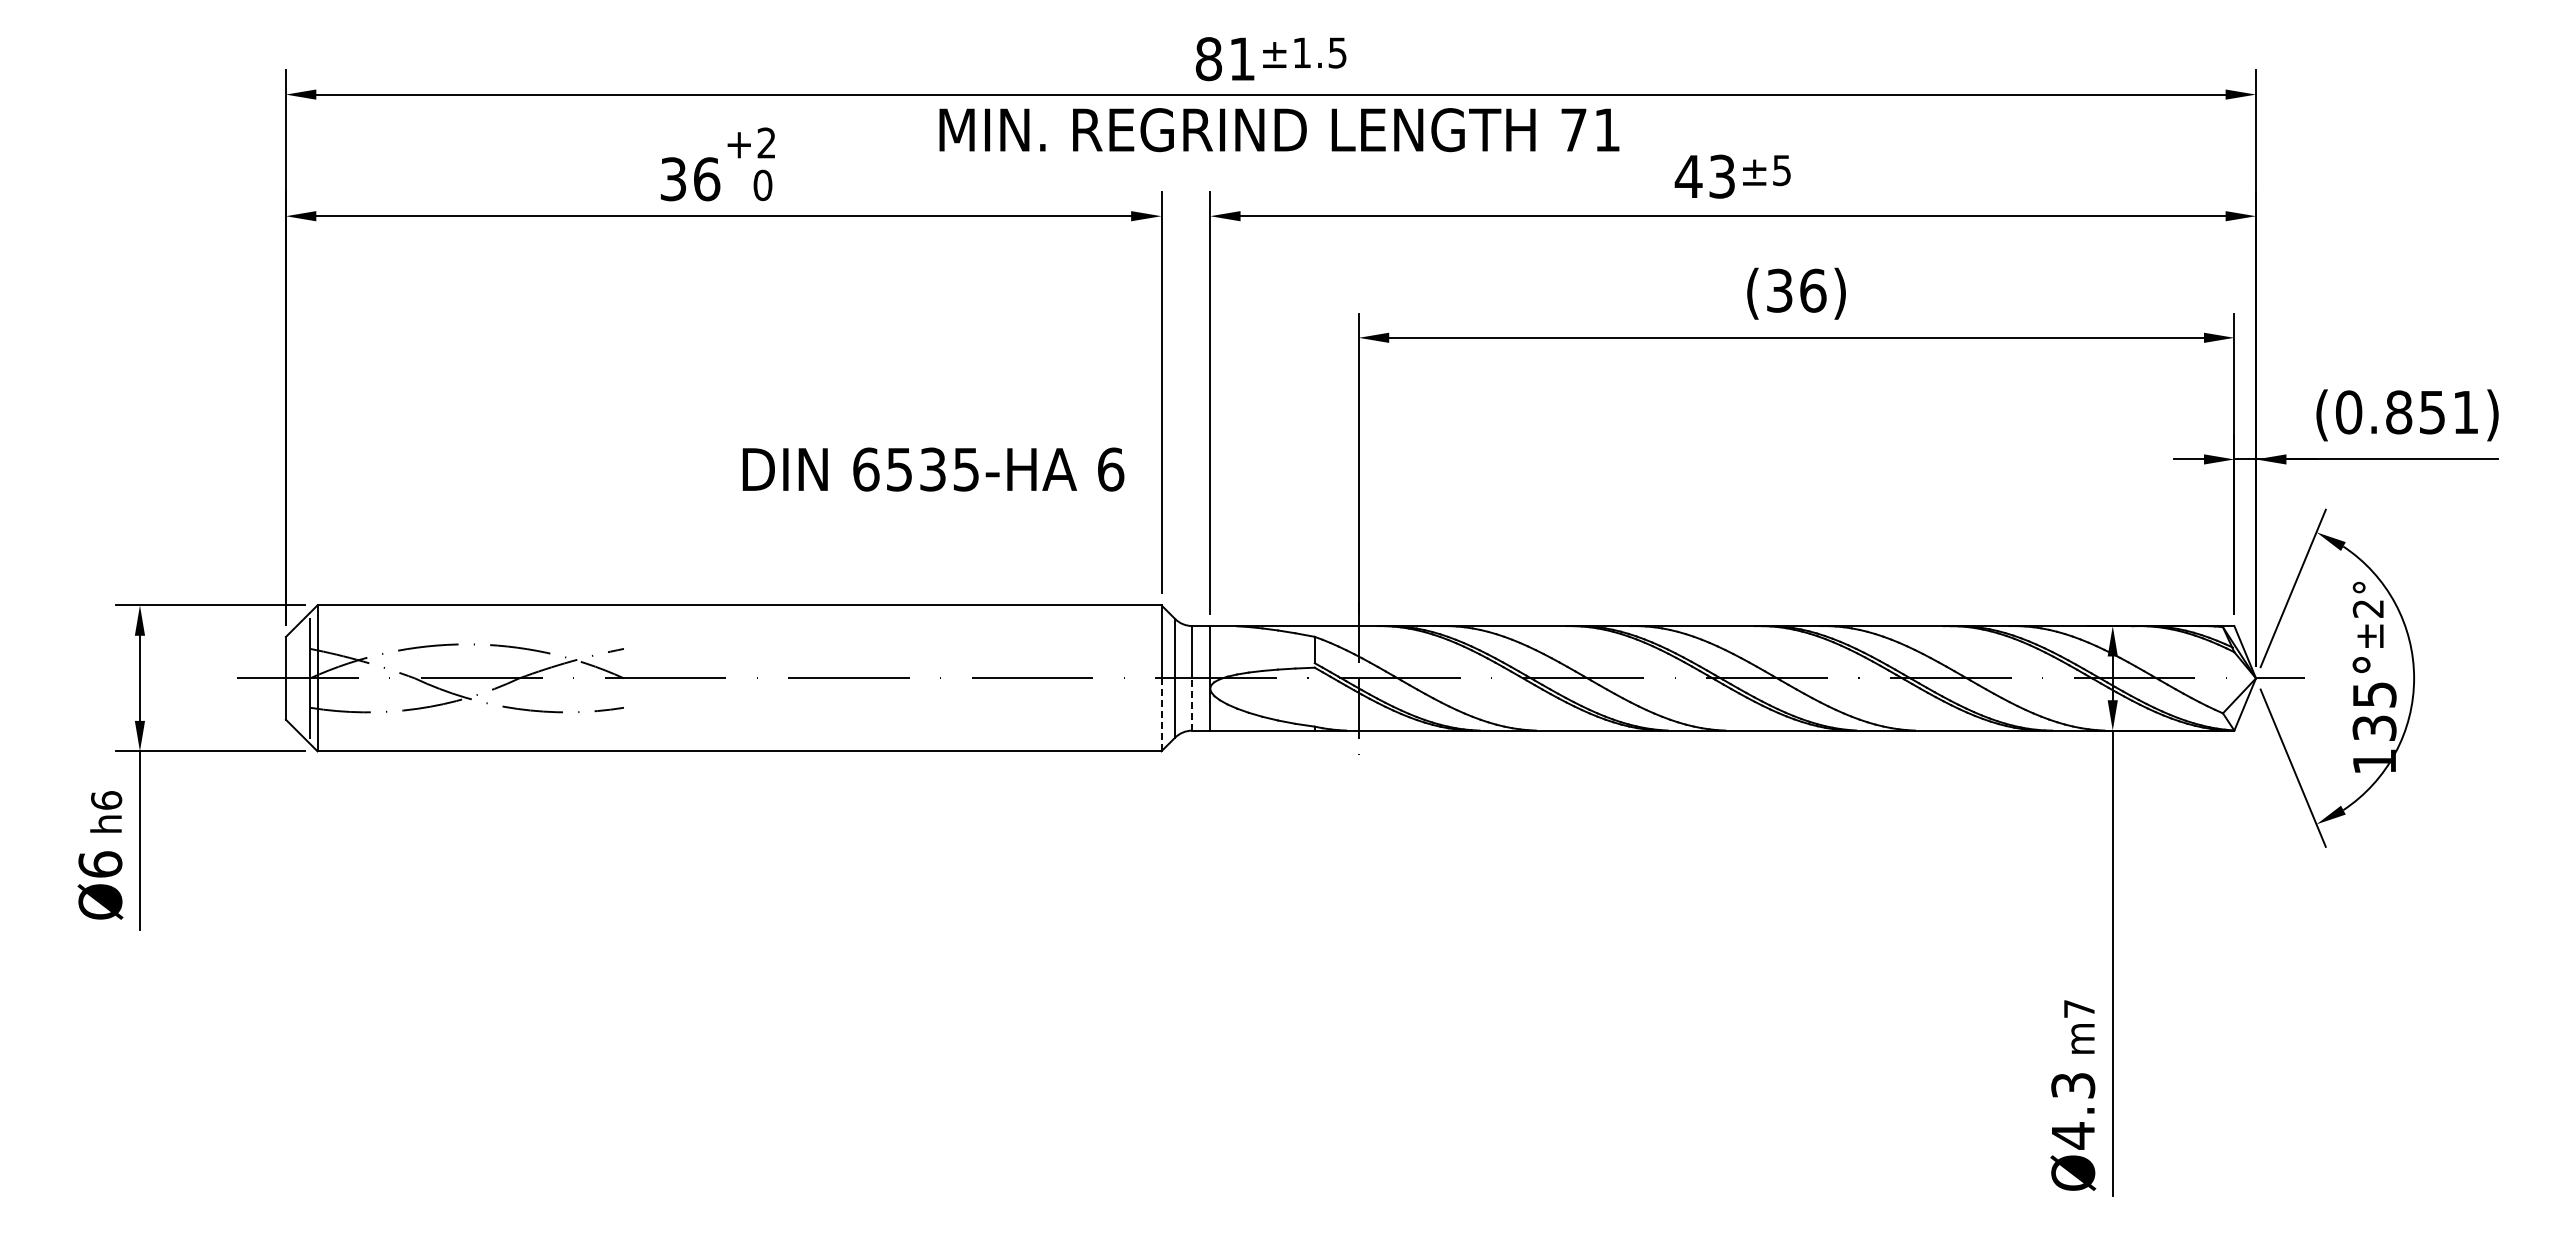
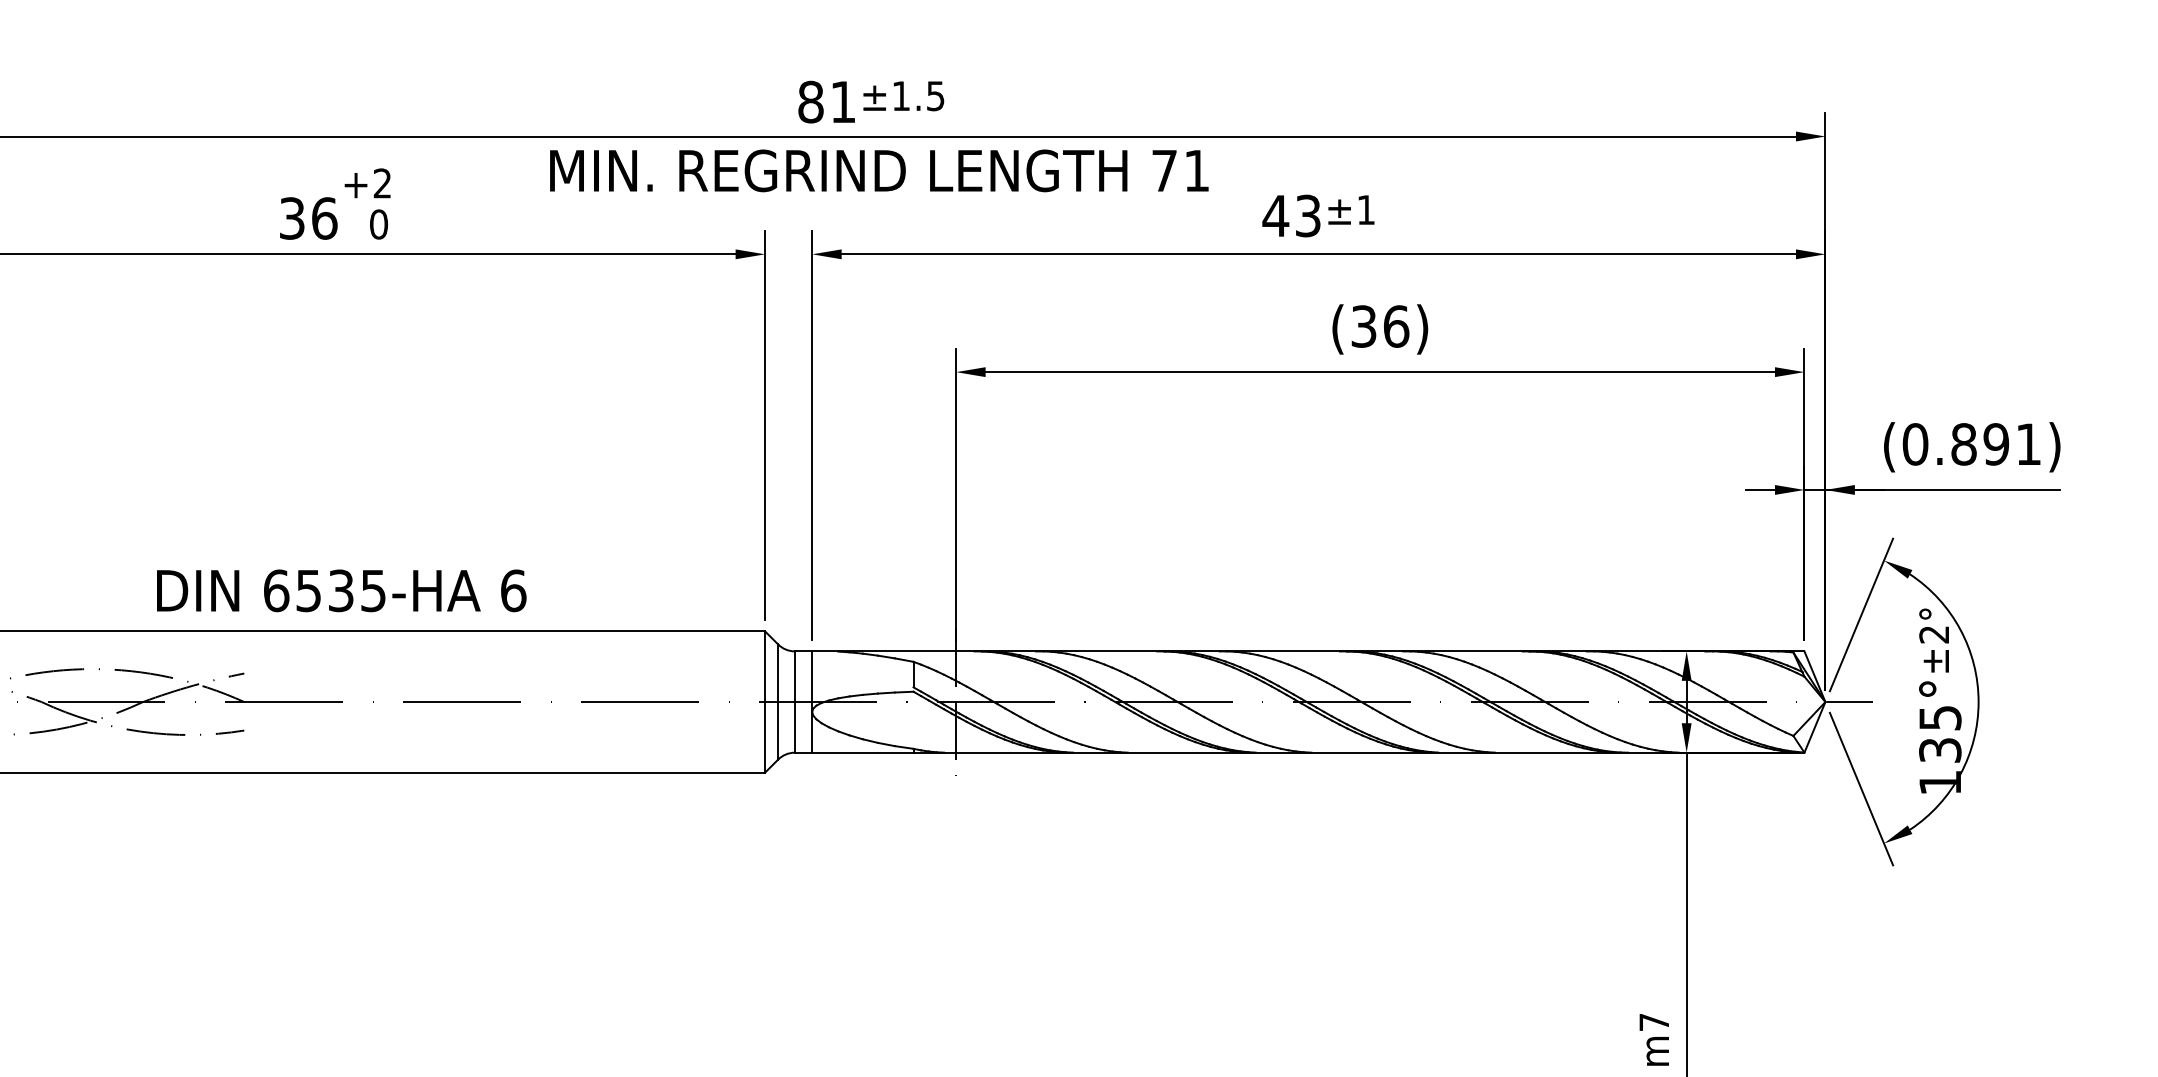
text: (1781, 170) -> (1365, 210), ±5 -> ±1
text: (2432, 412) -> (1996, 444), (0.851) -> (0.891)
text: (933, 469) -> (341, 590), moved
line: (1192, 704) -> (795, 727), dashed -> solid
line: (1161, 714) -> (765, 737), dashed -> solid

